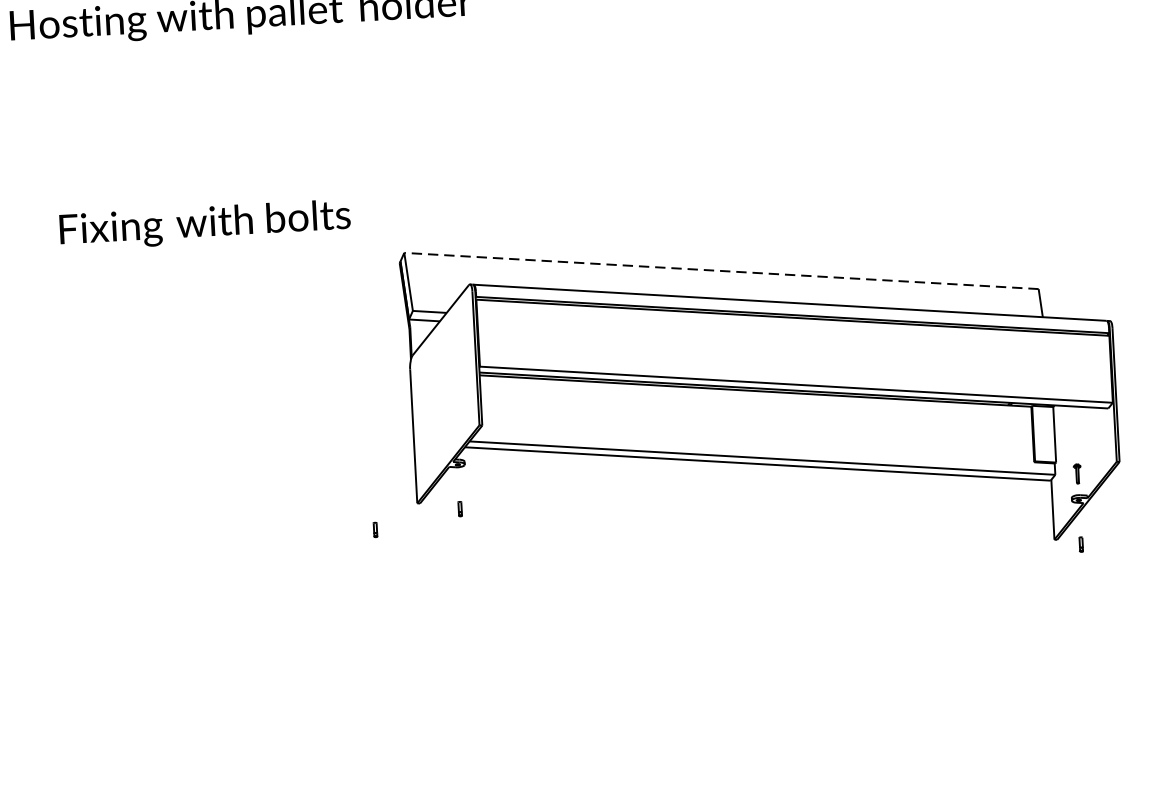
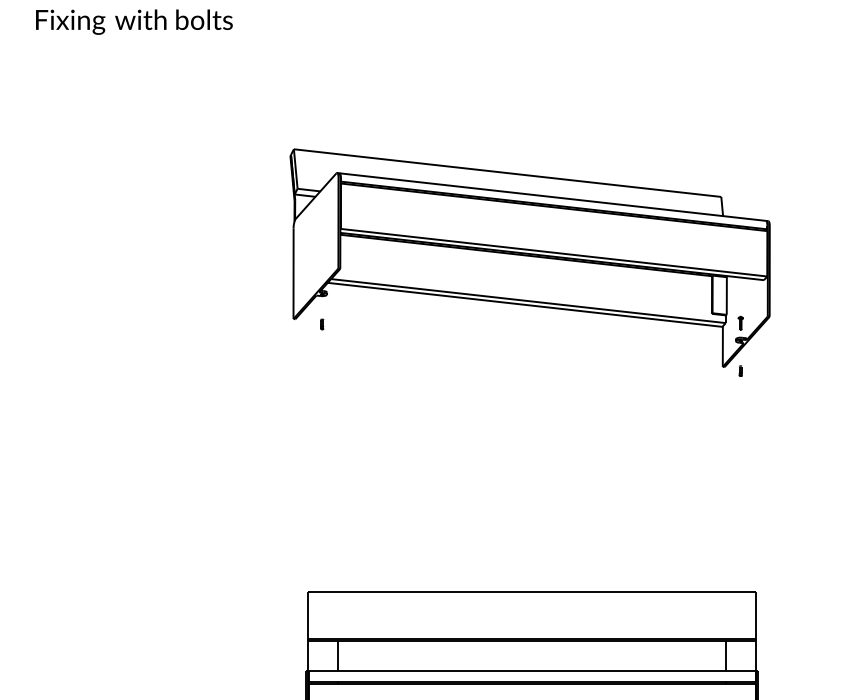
text: (205, 224) -> (134, 21), moved
line: (721, 271) -> (507, 173), dashed -> solid
part: (375, 529) -> (264, 335), removed

